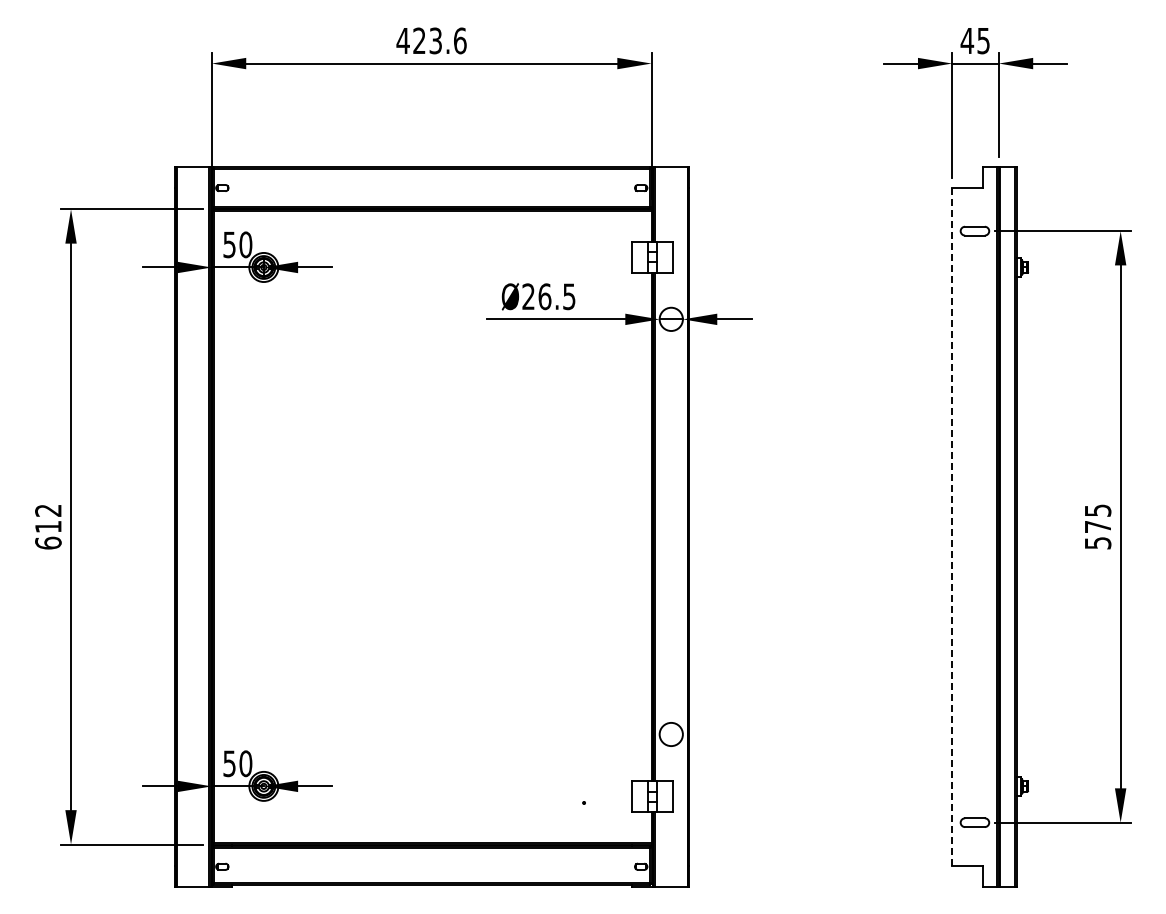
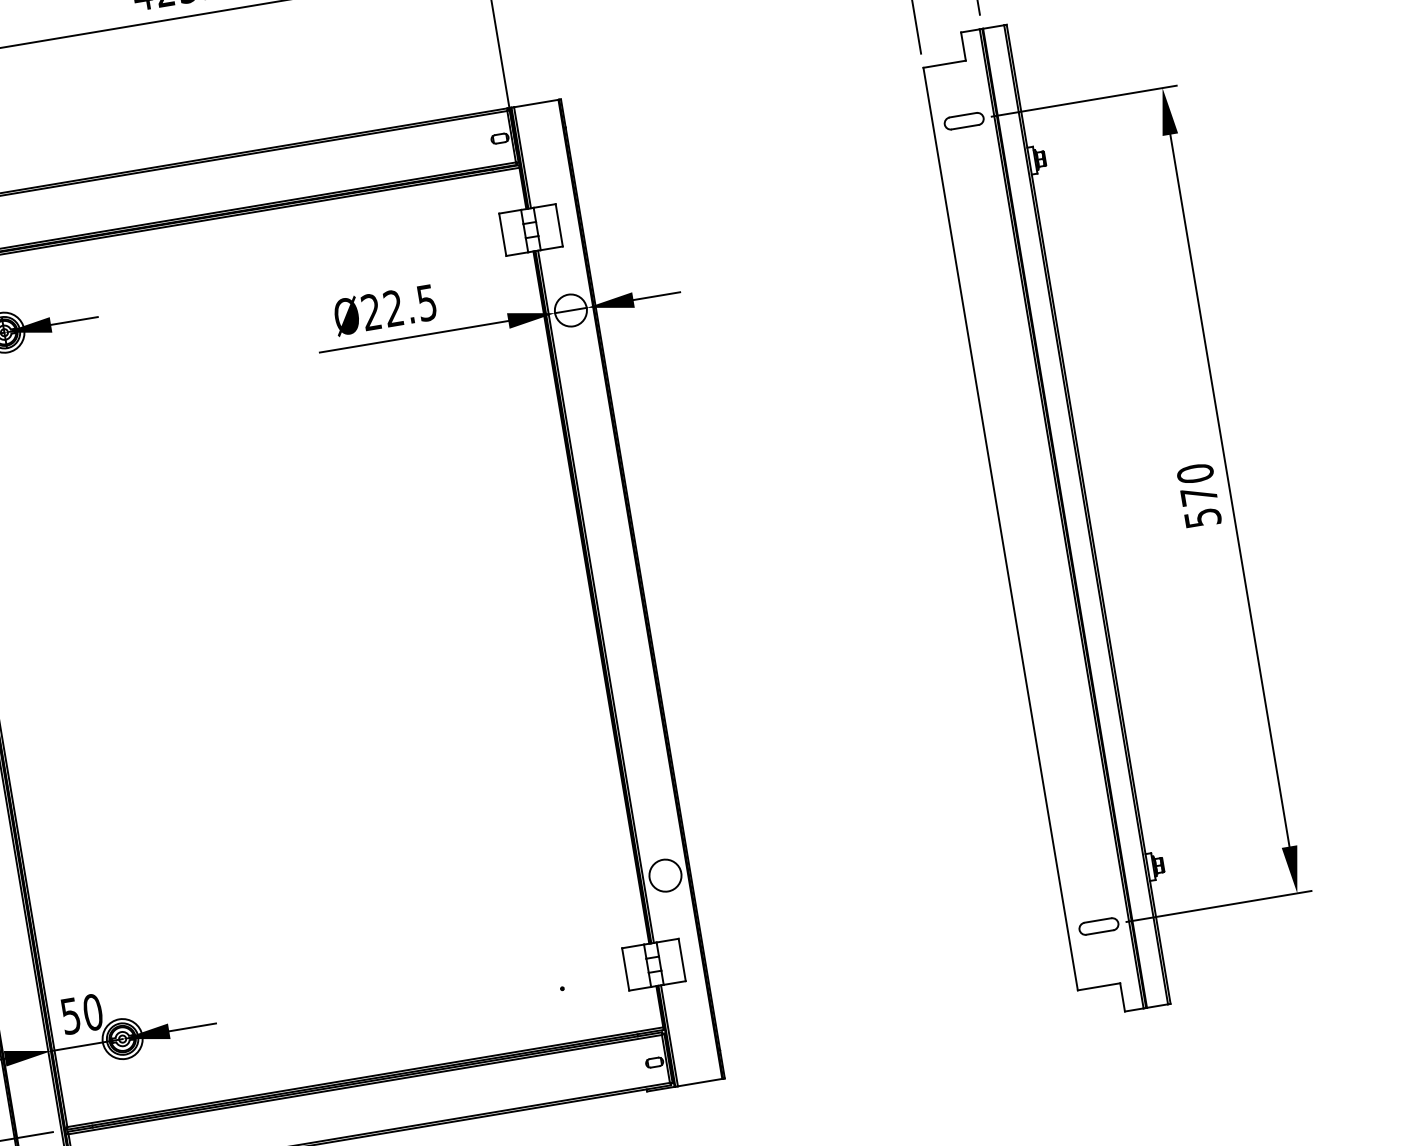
text: (544, 296) -> (393, 308), Ø26.5 -> Ø22.5
text: (1097, 510) -> (1194, 473), 575 -> 570
line: (952, 526) -> (1000, 528), dashed -> solid

